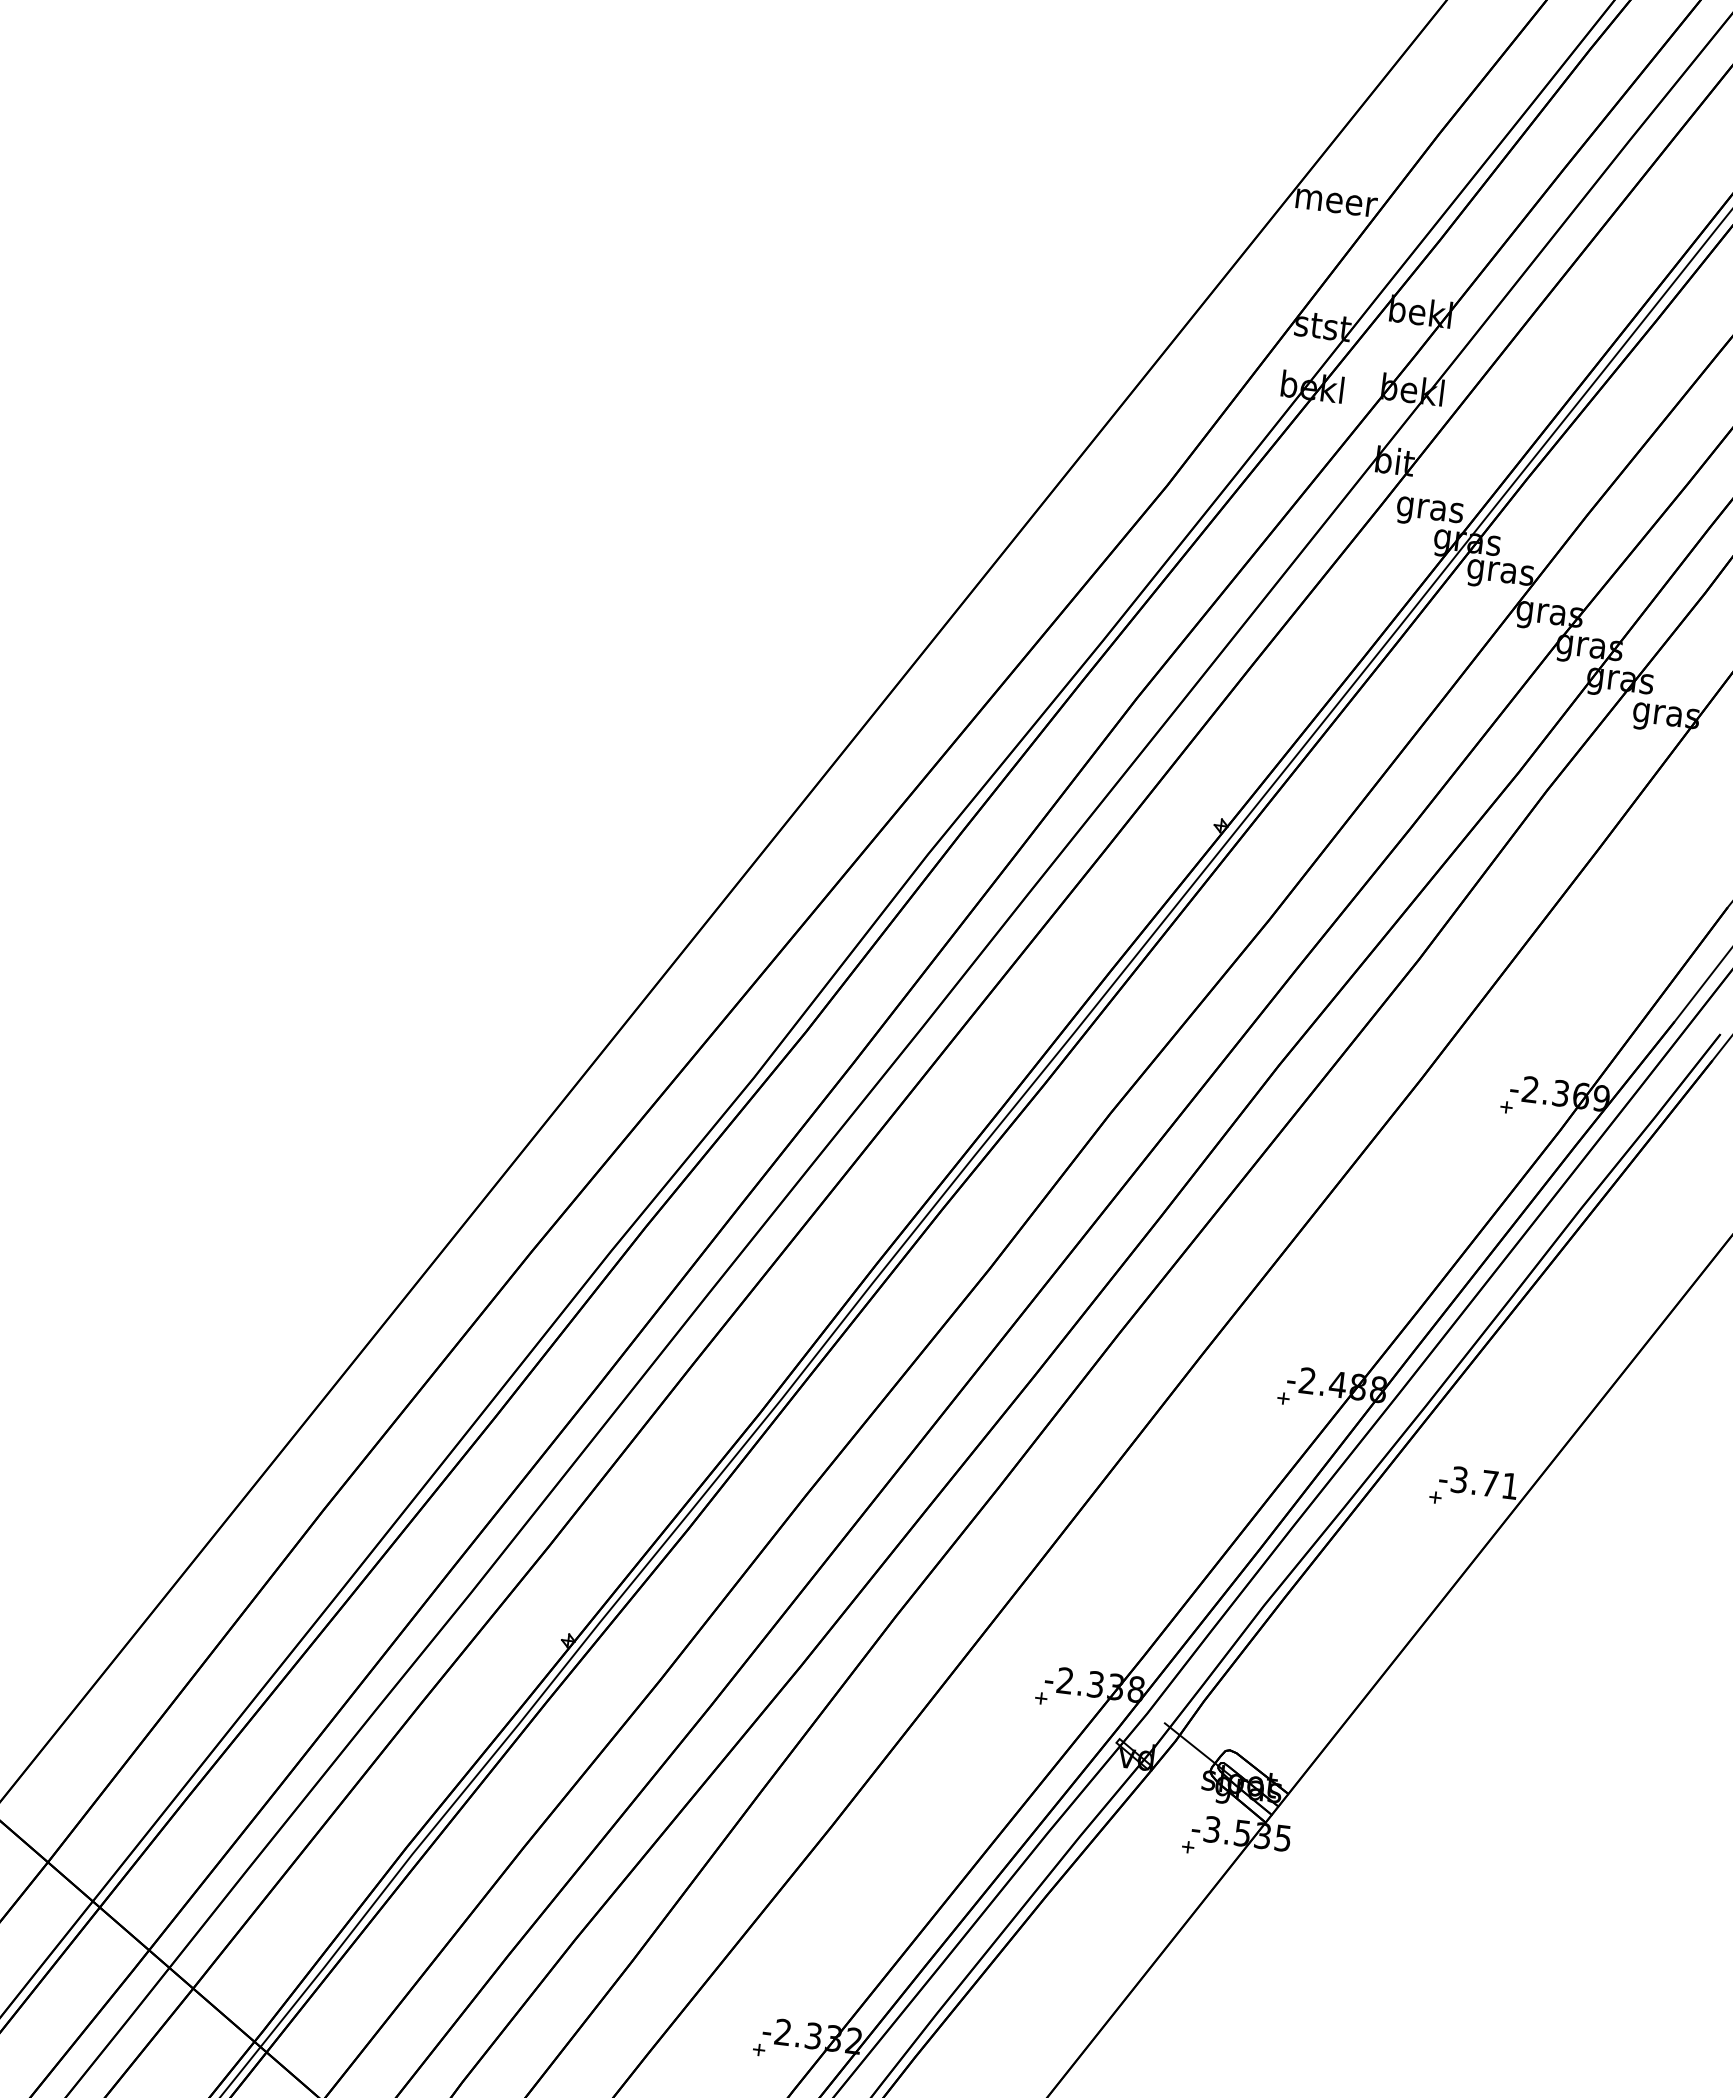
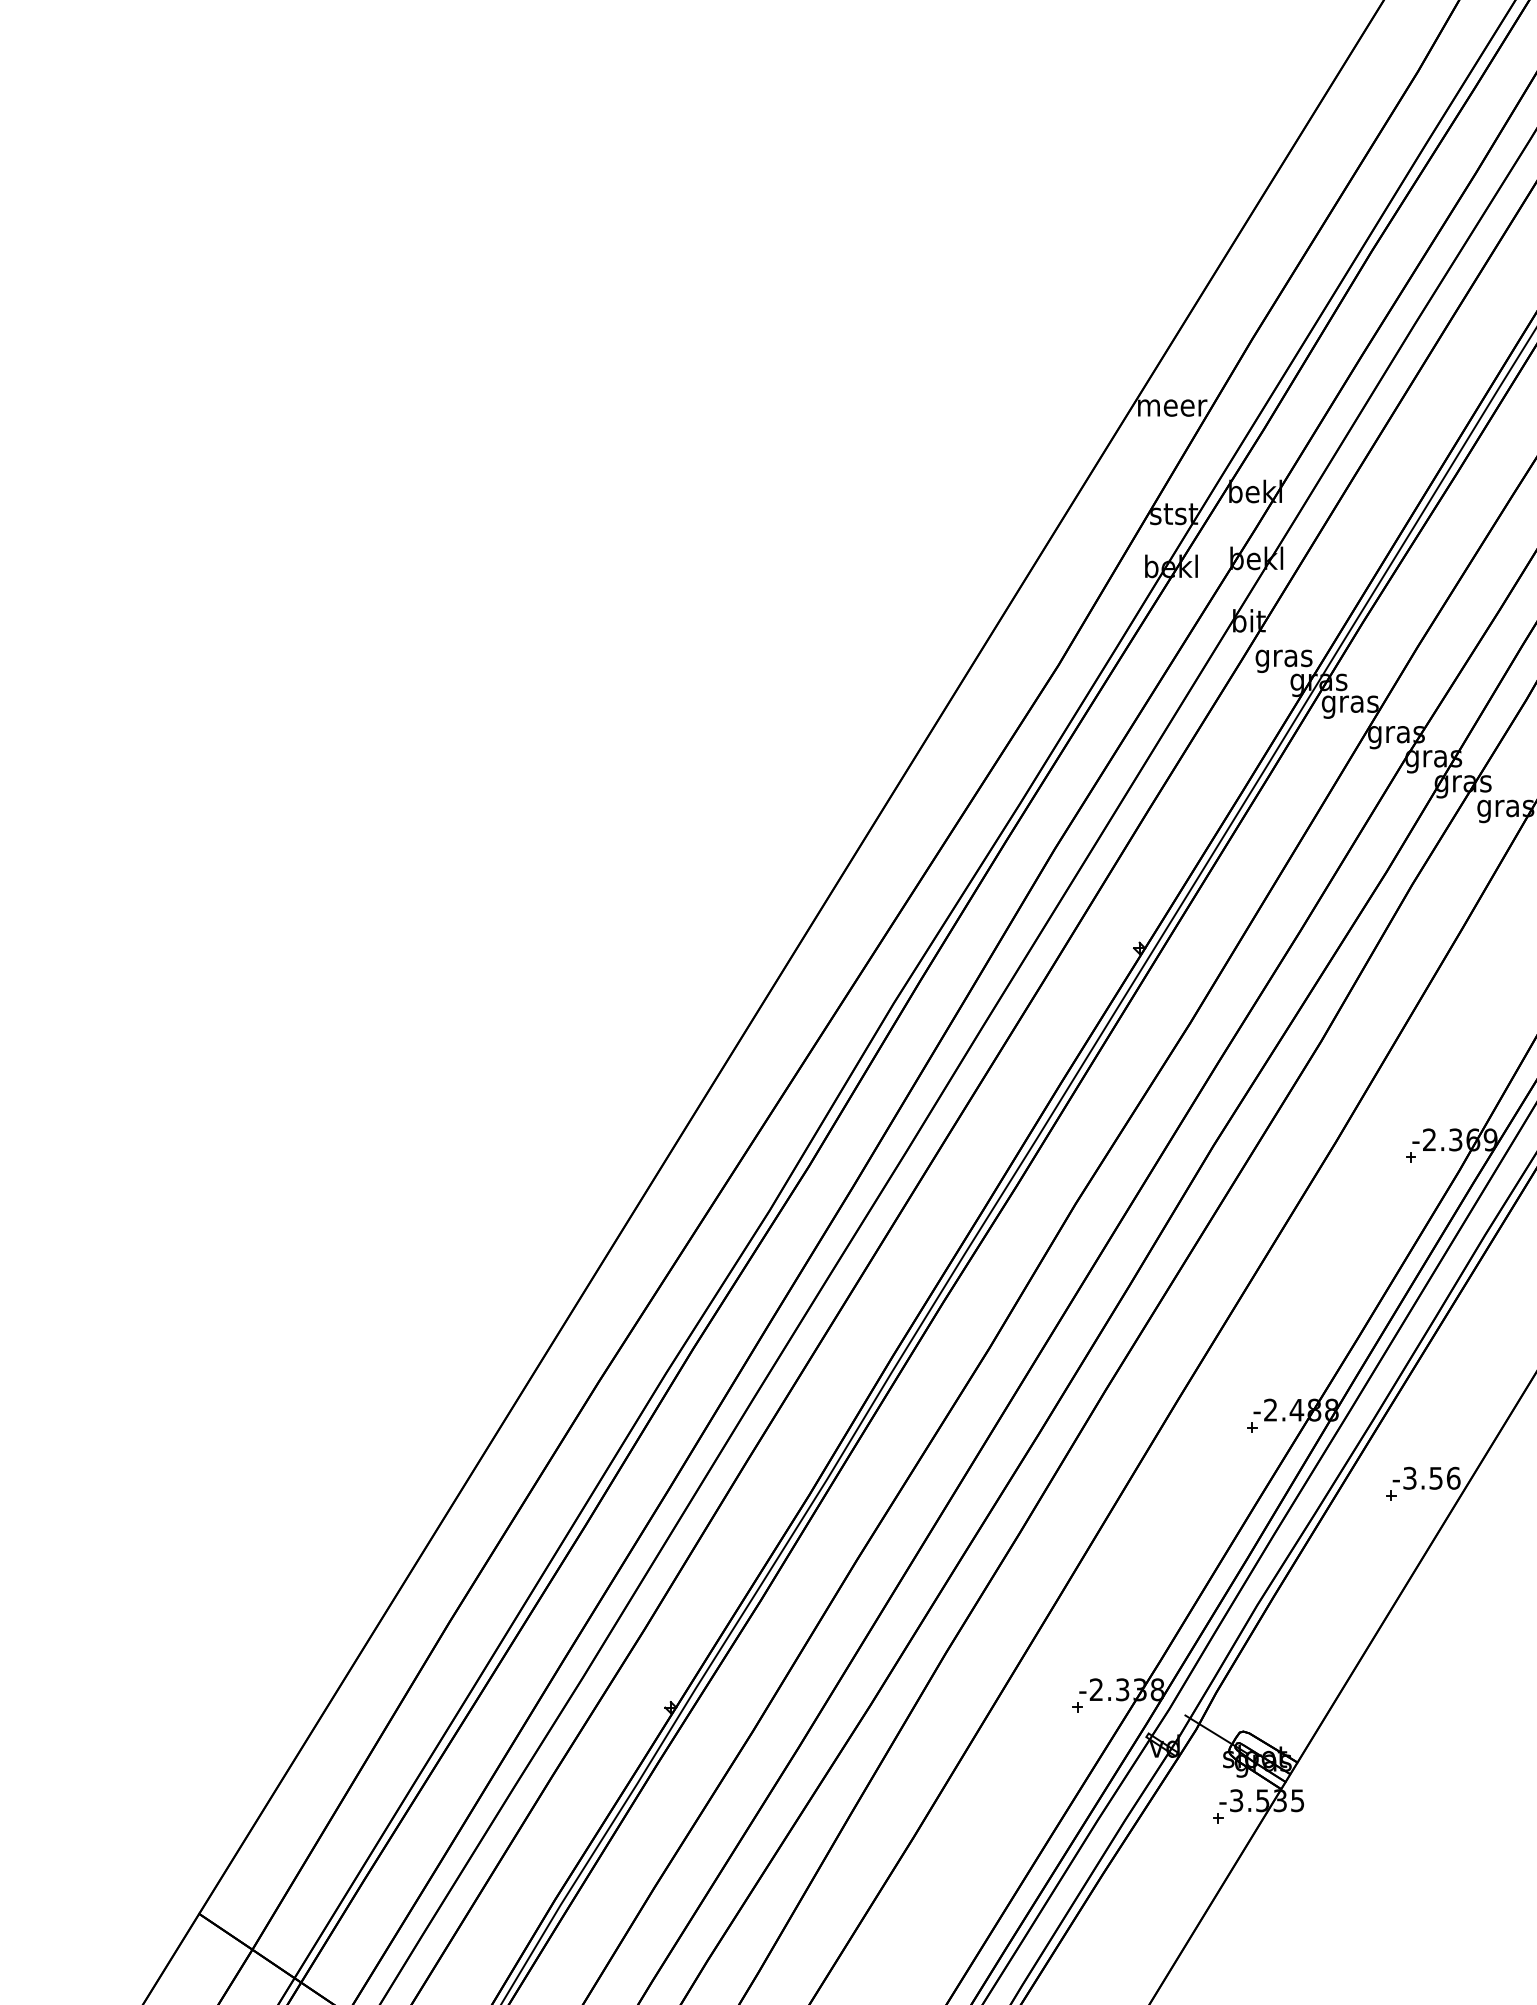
text: (1499, 1483) -> (1444, 1477), -3.71 -> -3.56

